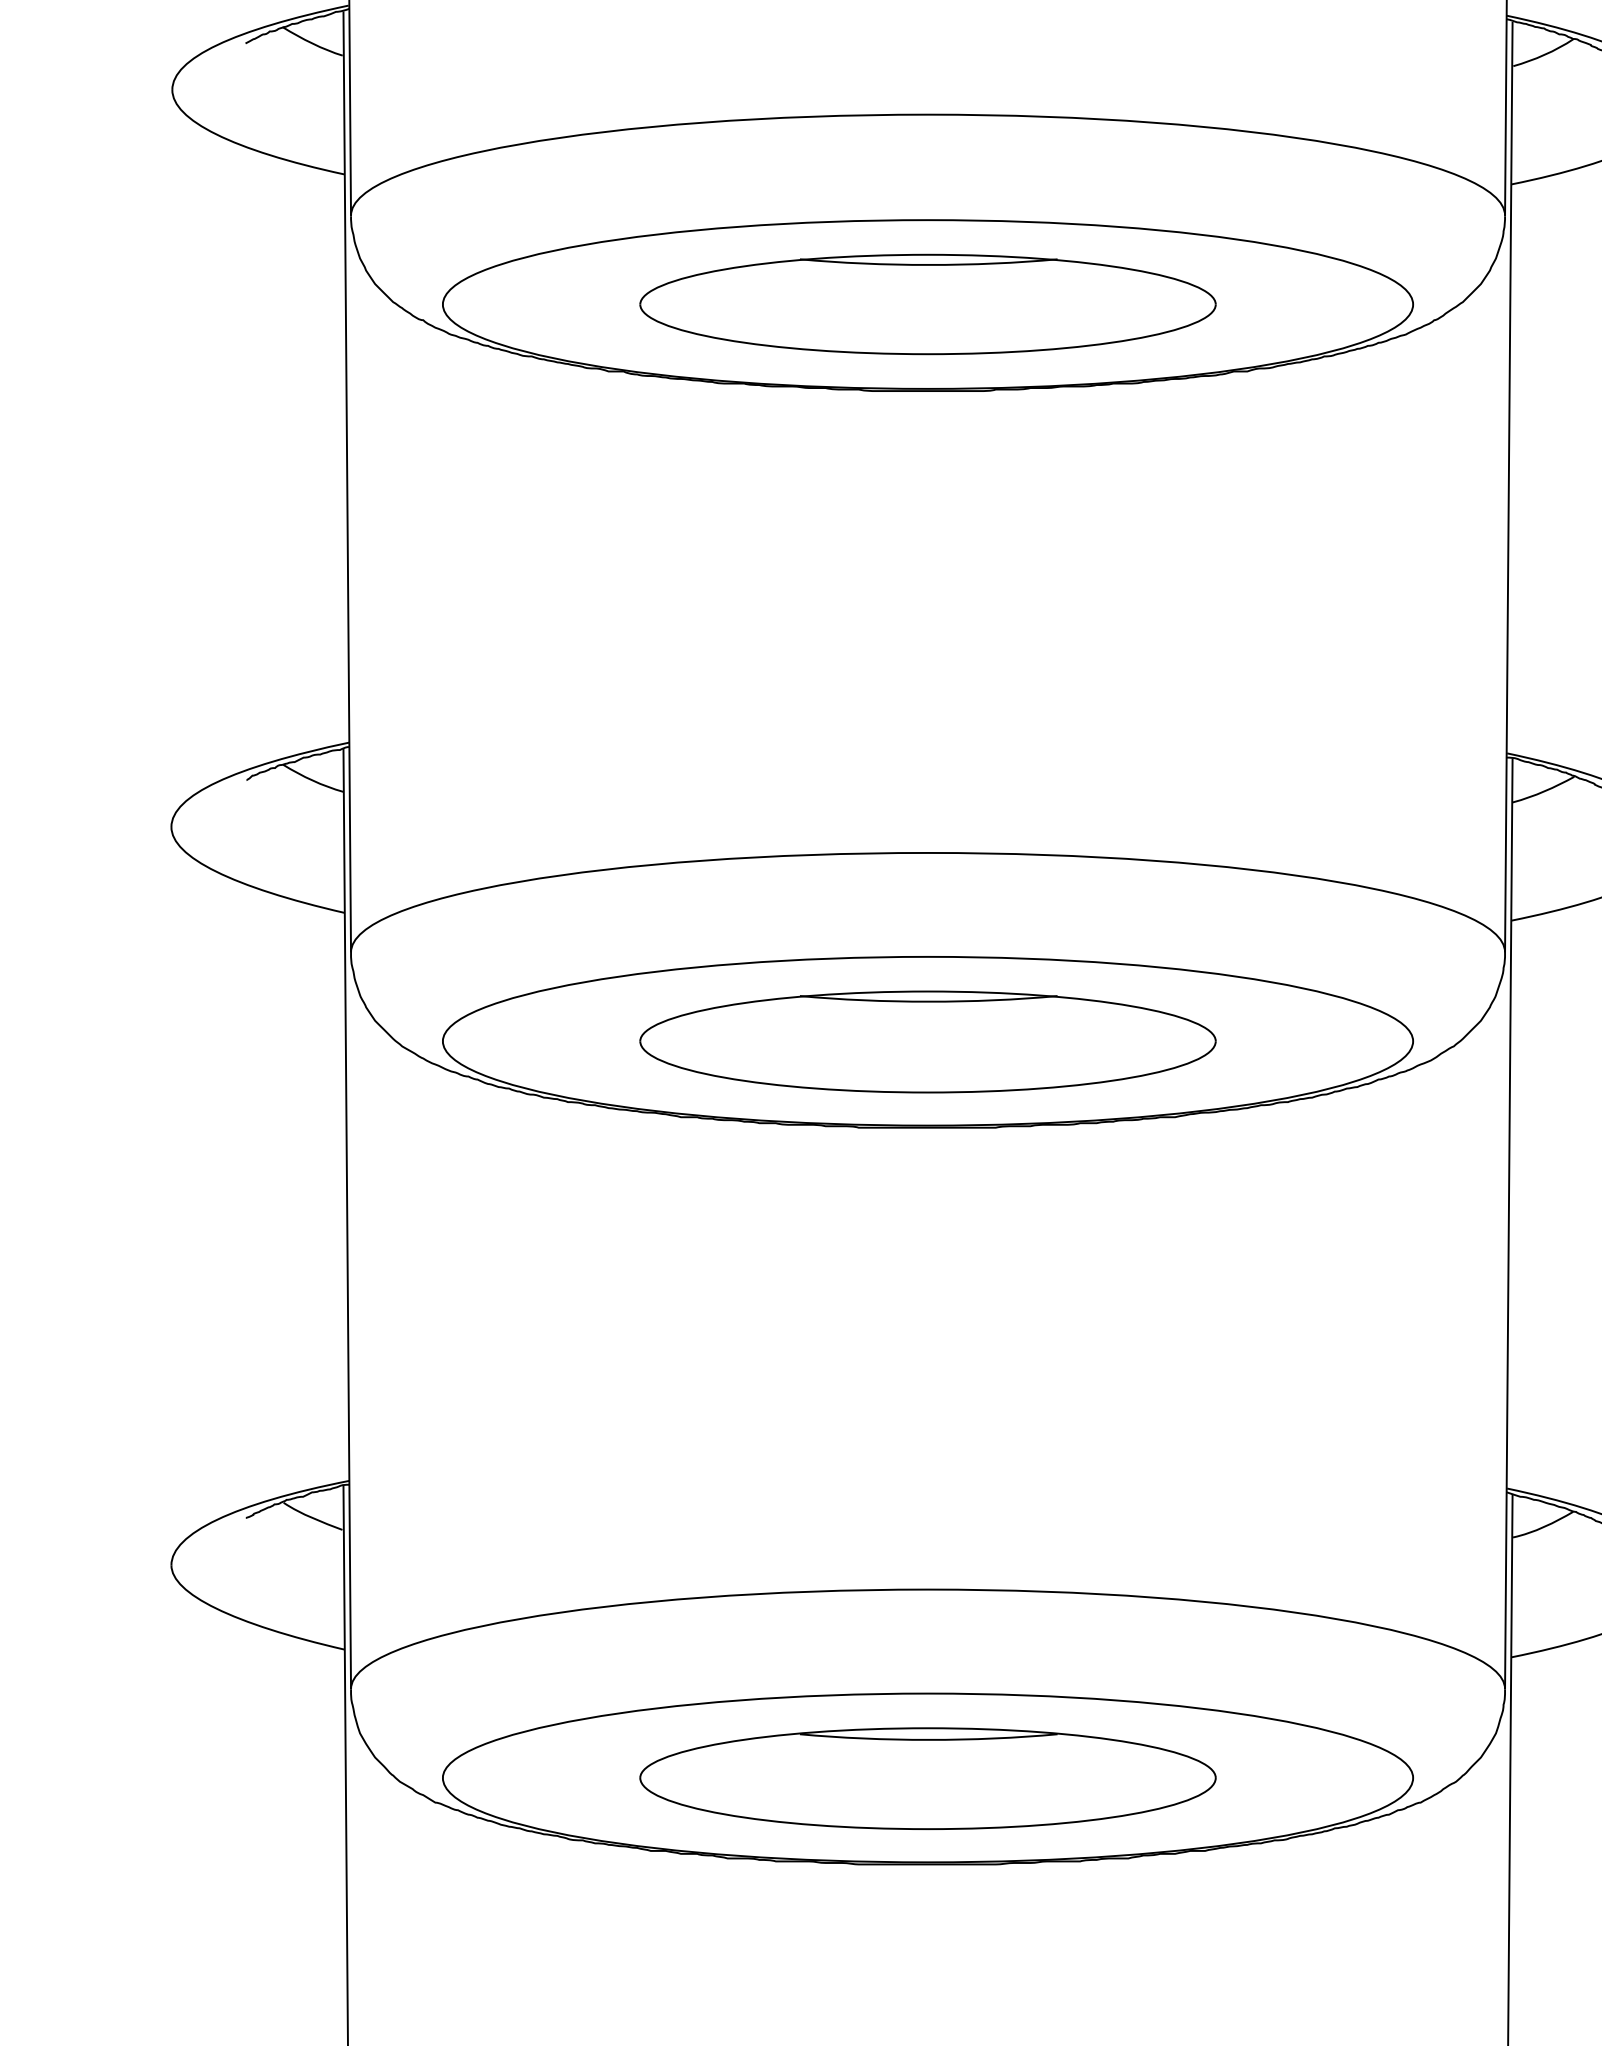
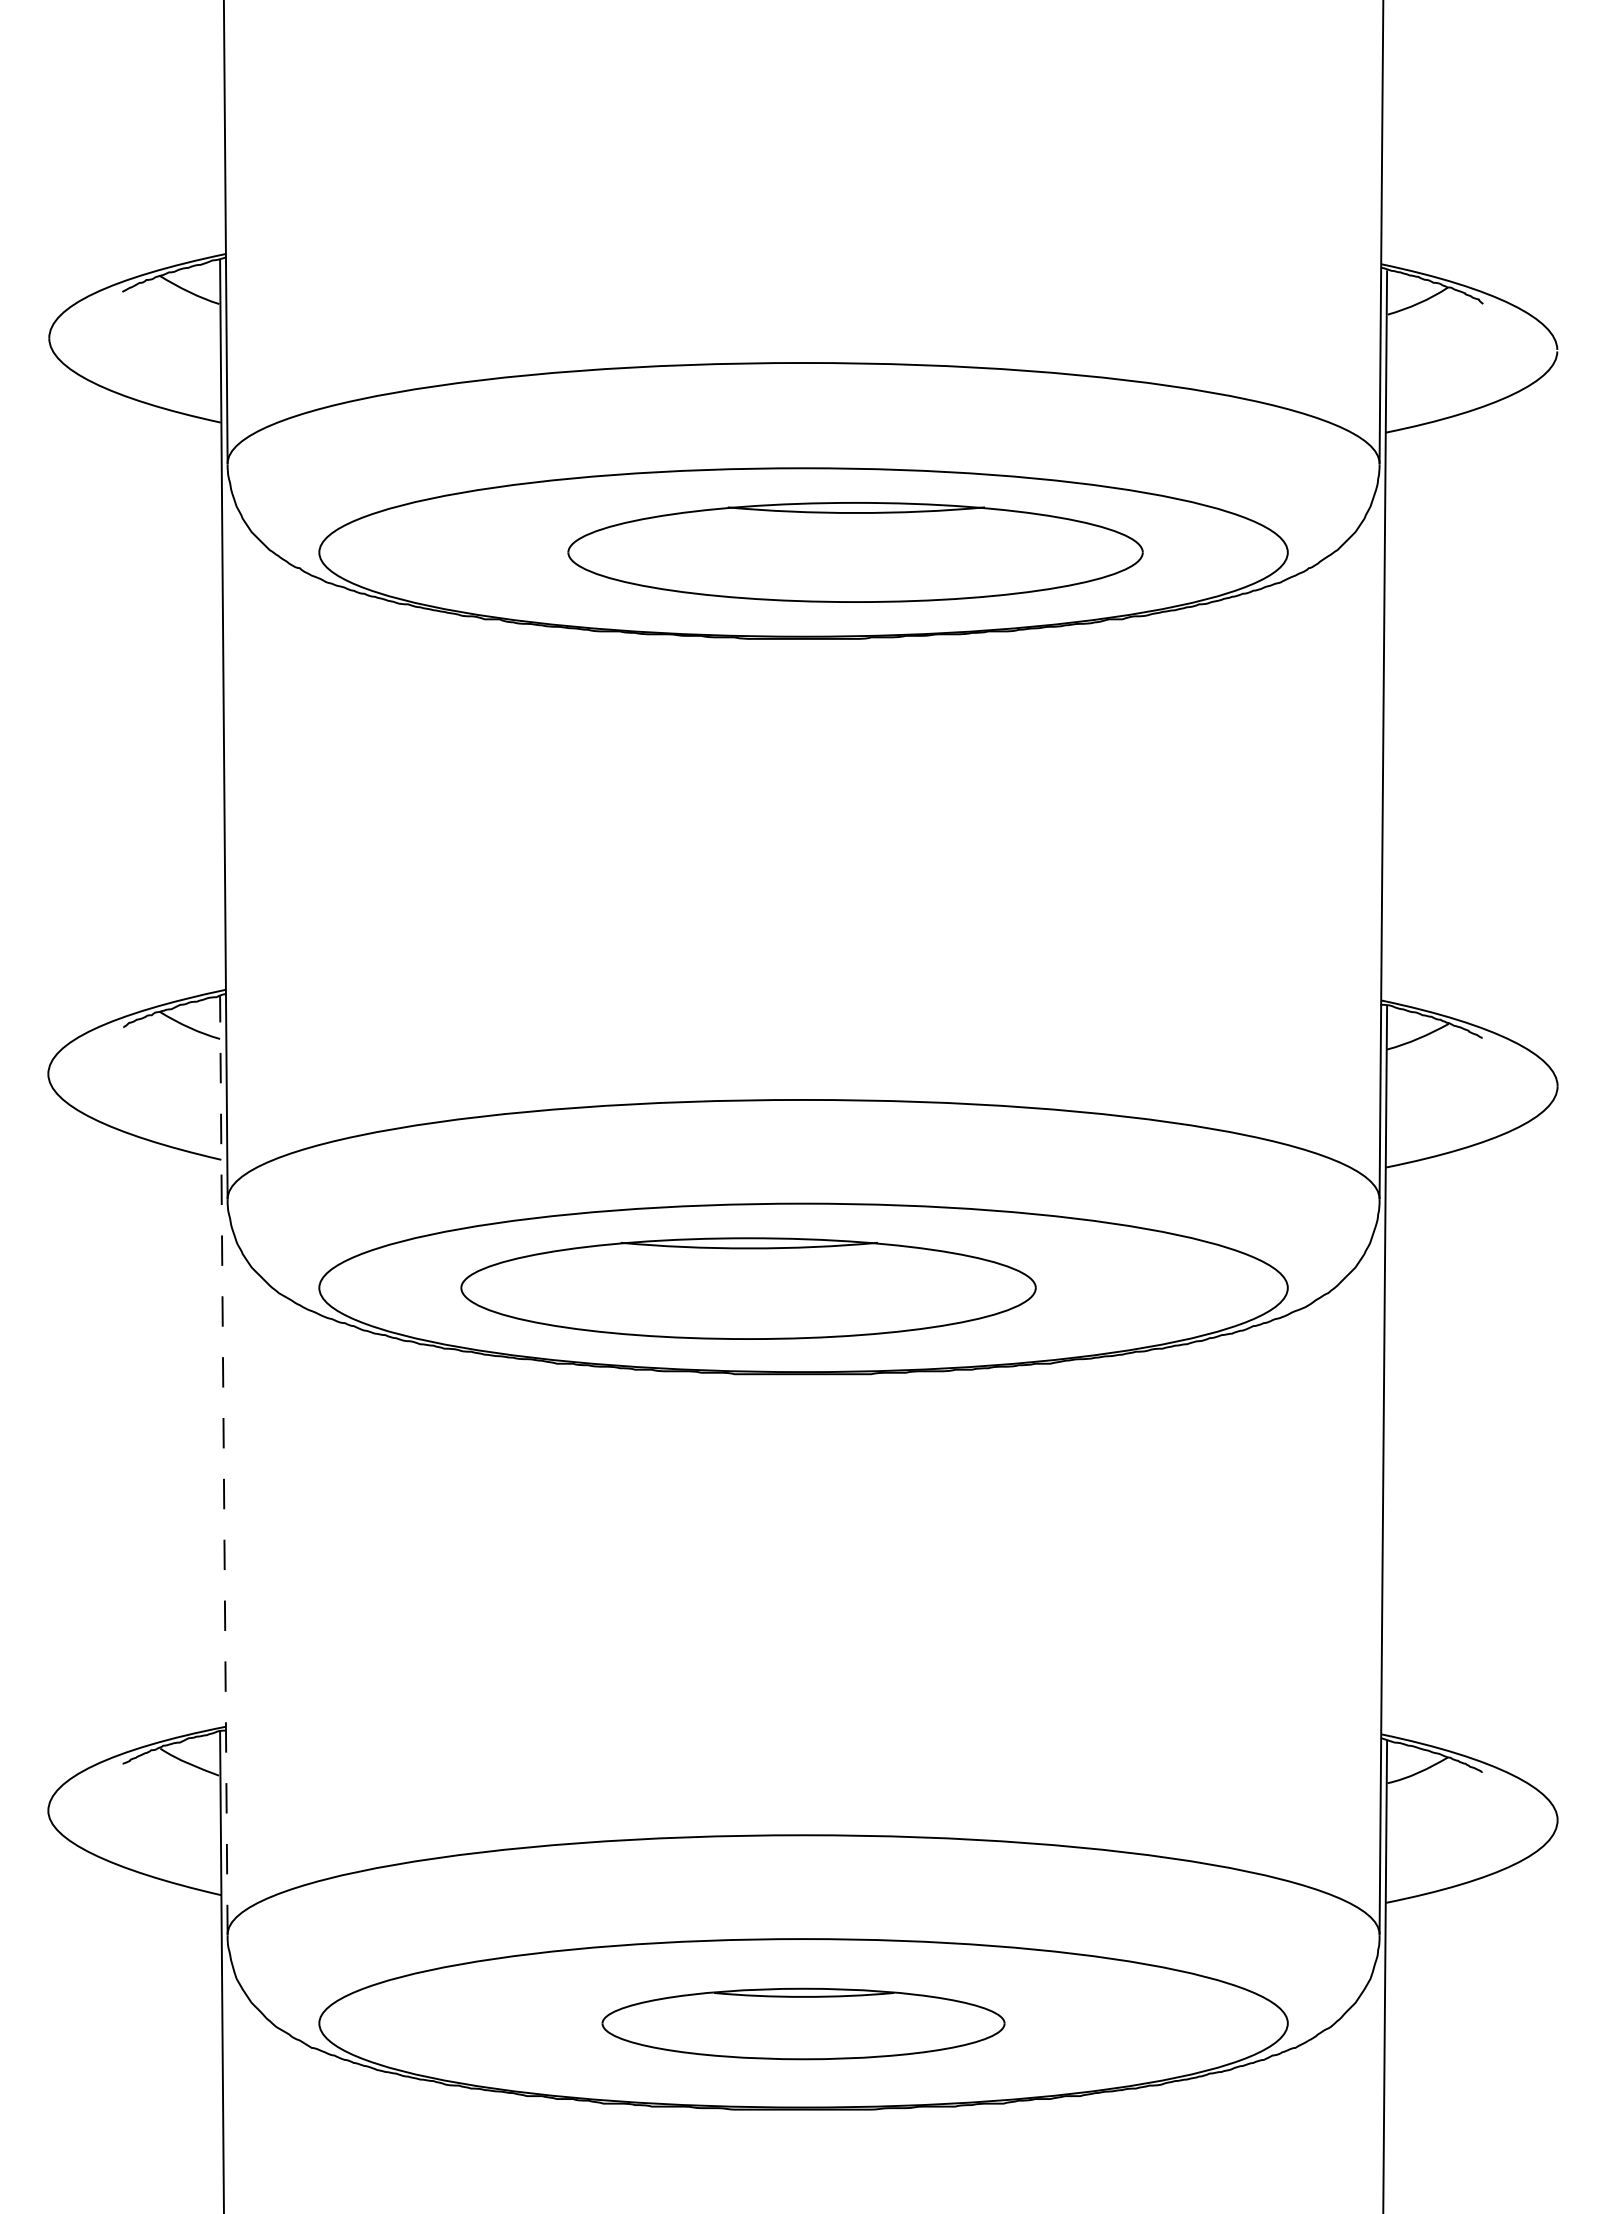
part: (927, 304) -> (855, 552), moved
part: (927, 1041) -> (748, 1288), moved
line: (346, 1219) -> (223, 1465), solid -> dashed
part: (927, 1778) -> (803, 2023), size x0.7

